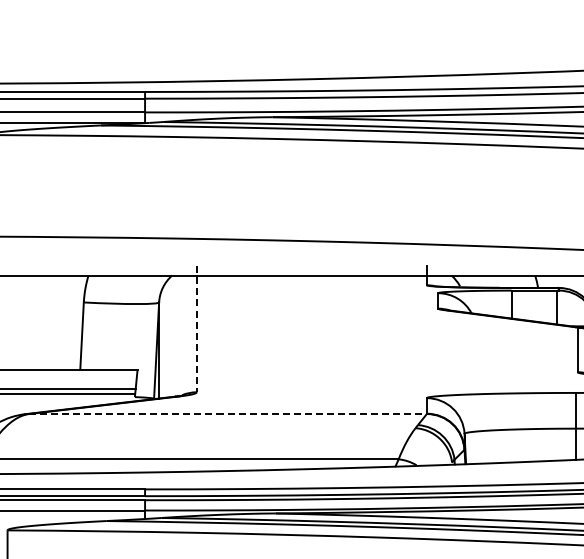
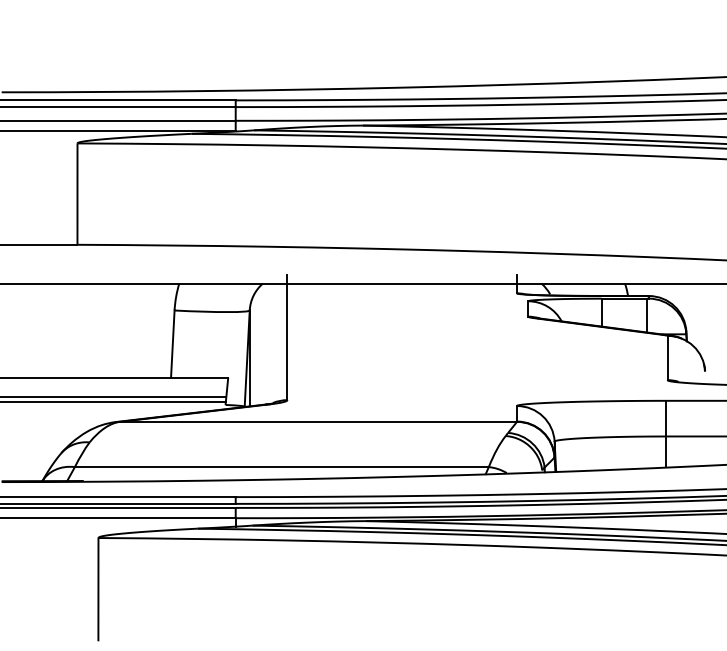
line: (196, 329) -> (287, 337), dashed -> solid
line: (228, 413) -> (318, 421), dashed -> solid

